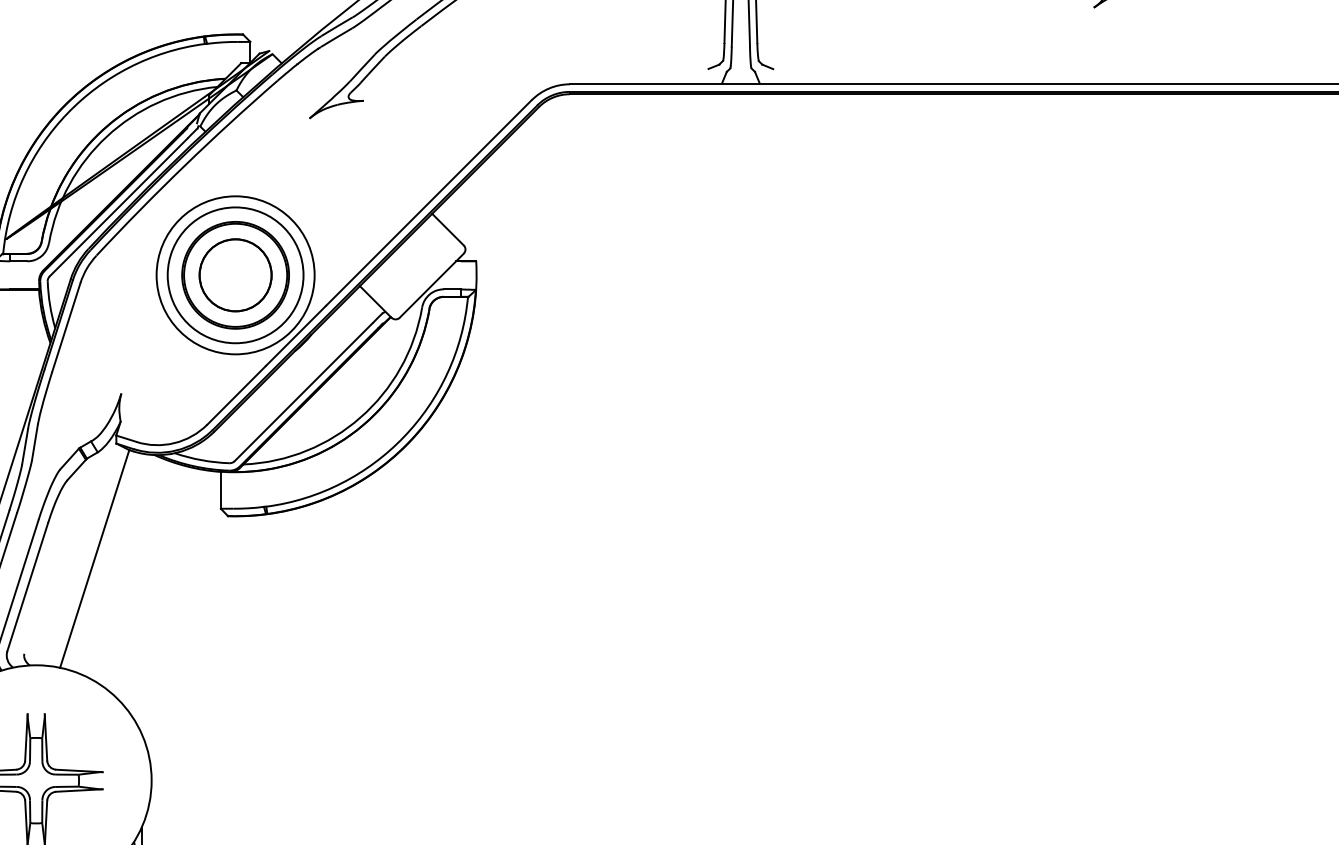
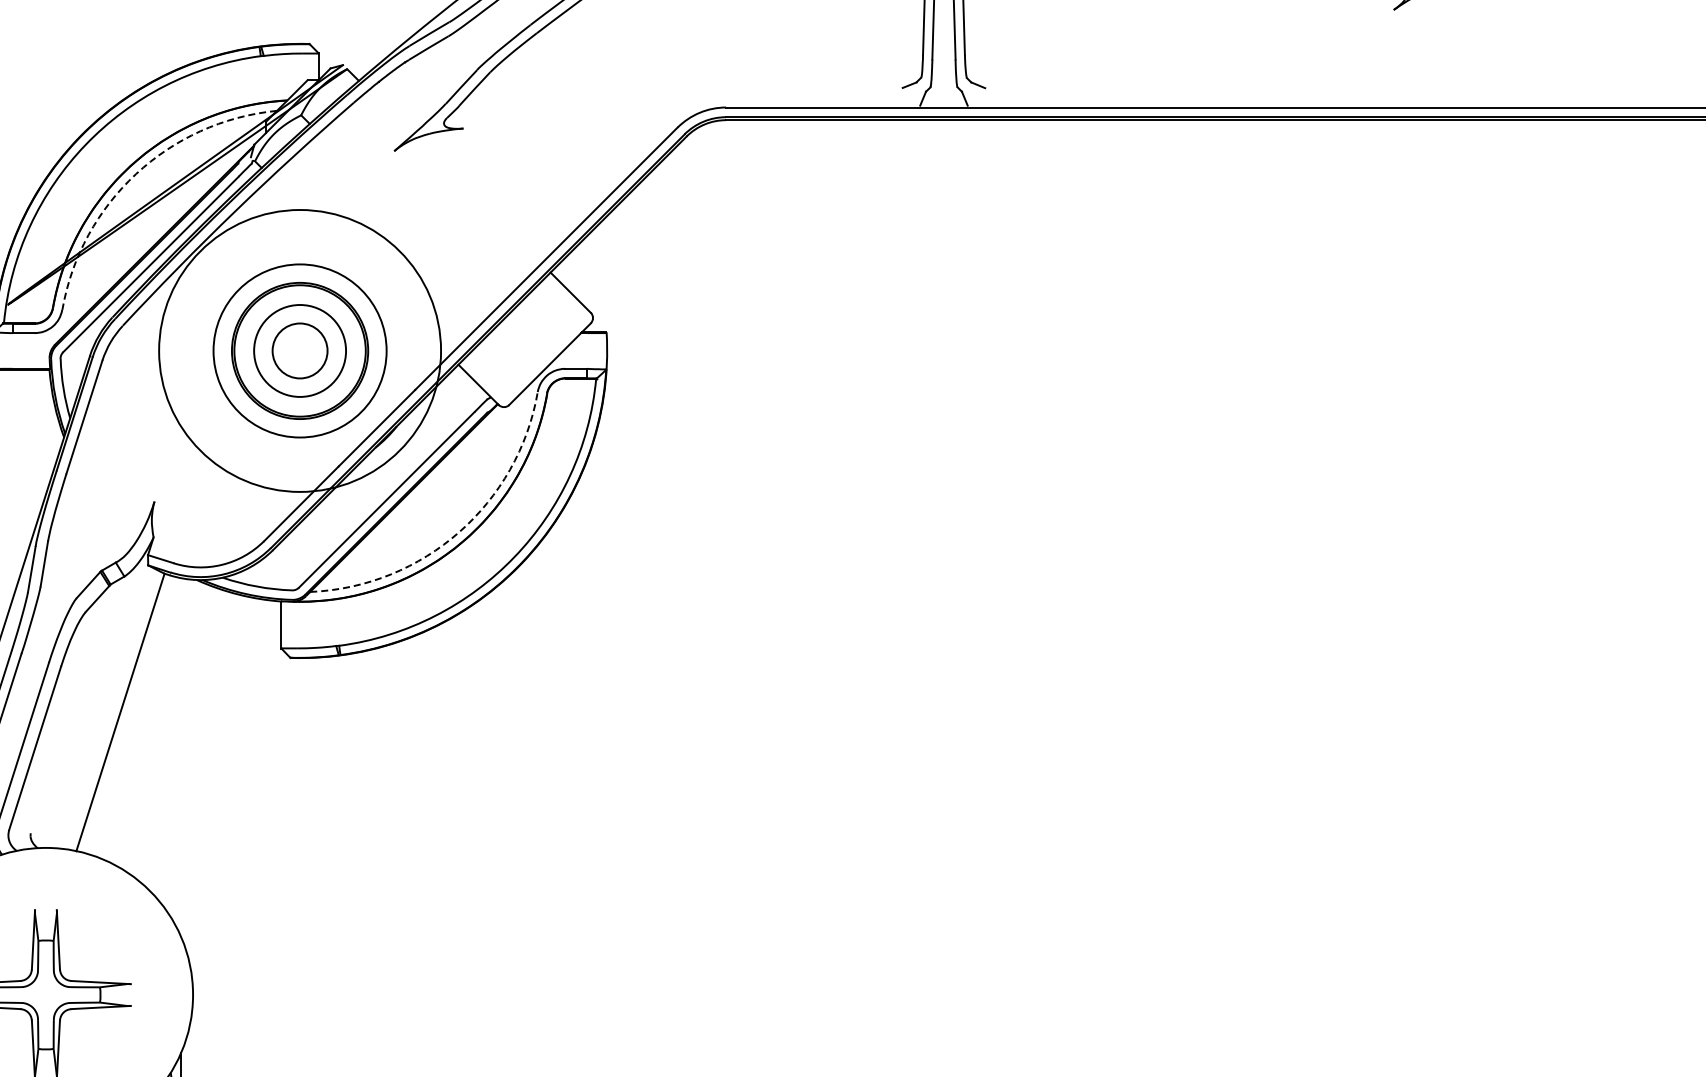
arc: (107, 136) -> (136, 174), solid -> dashed
circle: (235, 274) -> (299, 350), size x0.6
circle: (235, 274) -> (299, 350), size x1.4
arc: (360, 417) -> (459, 532), solid -> dashed

